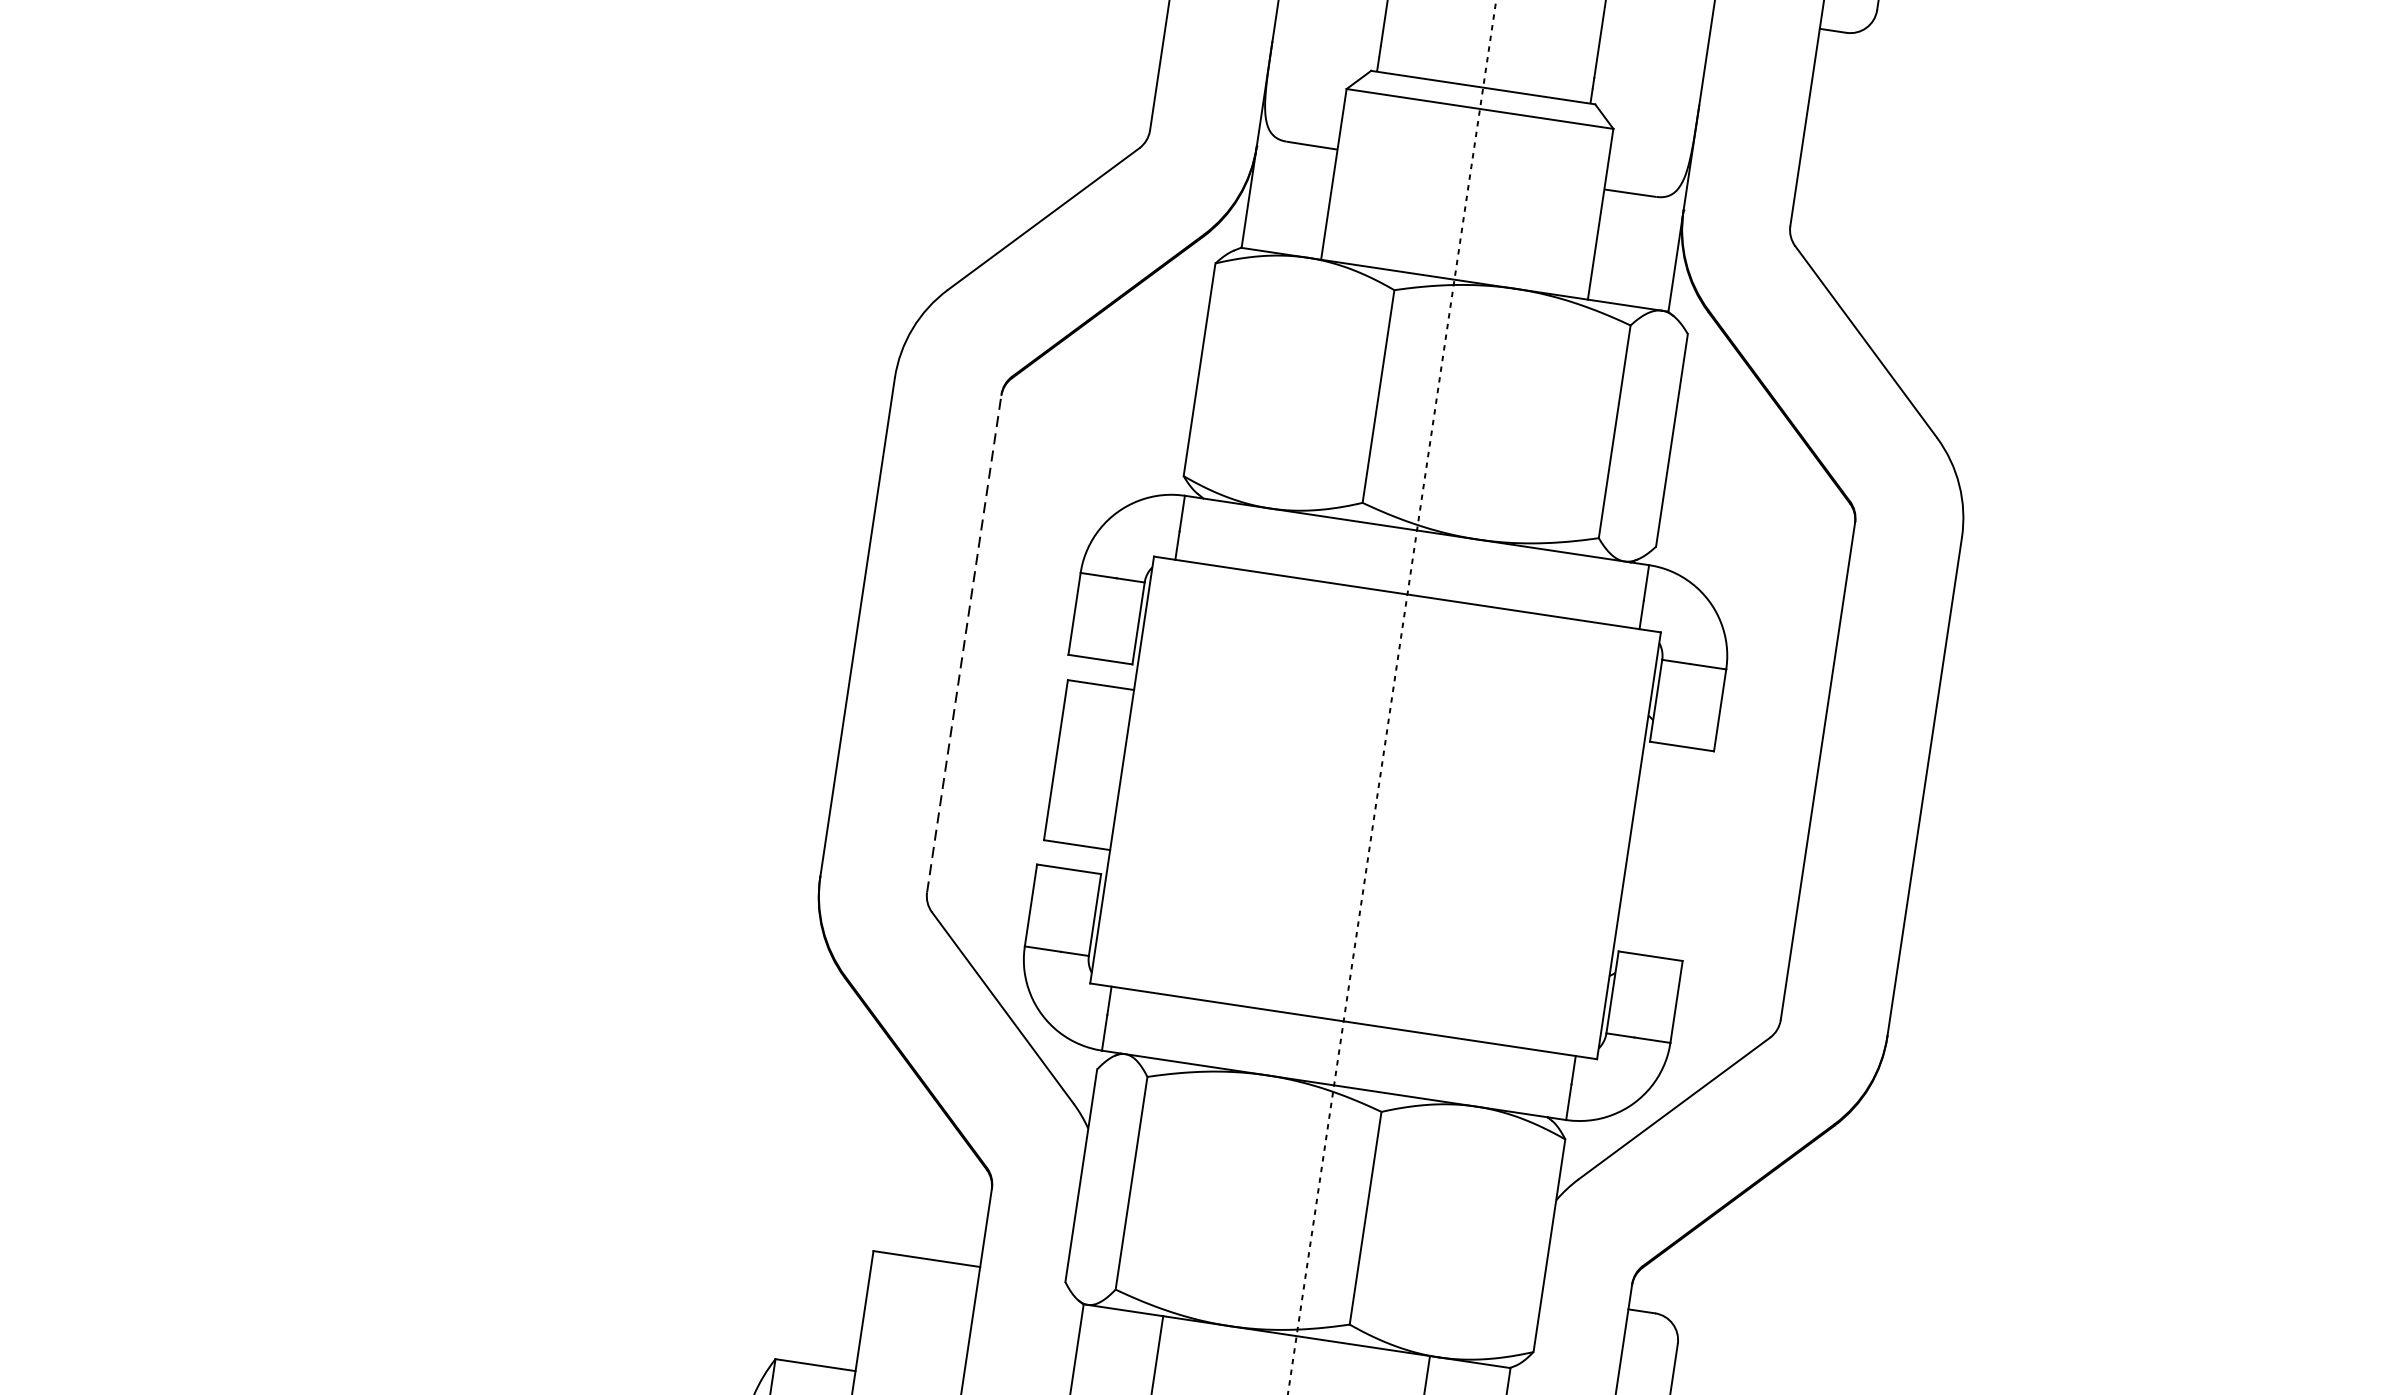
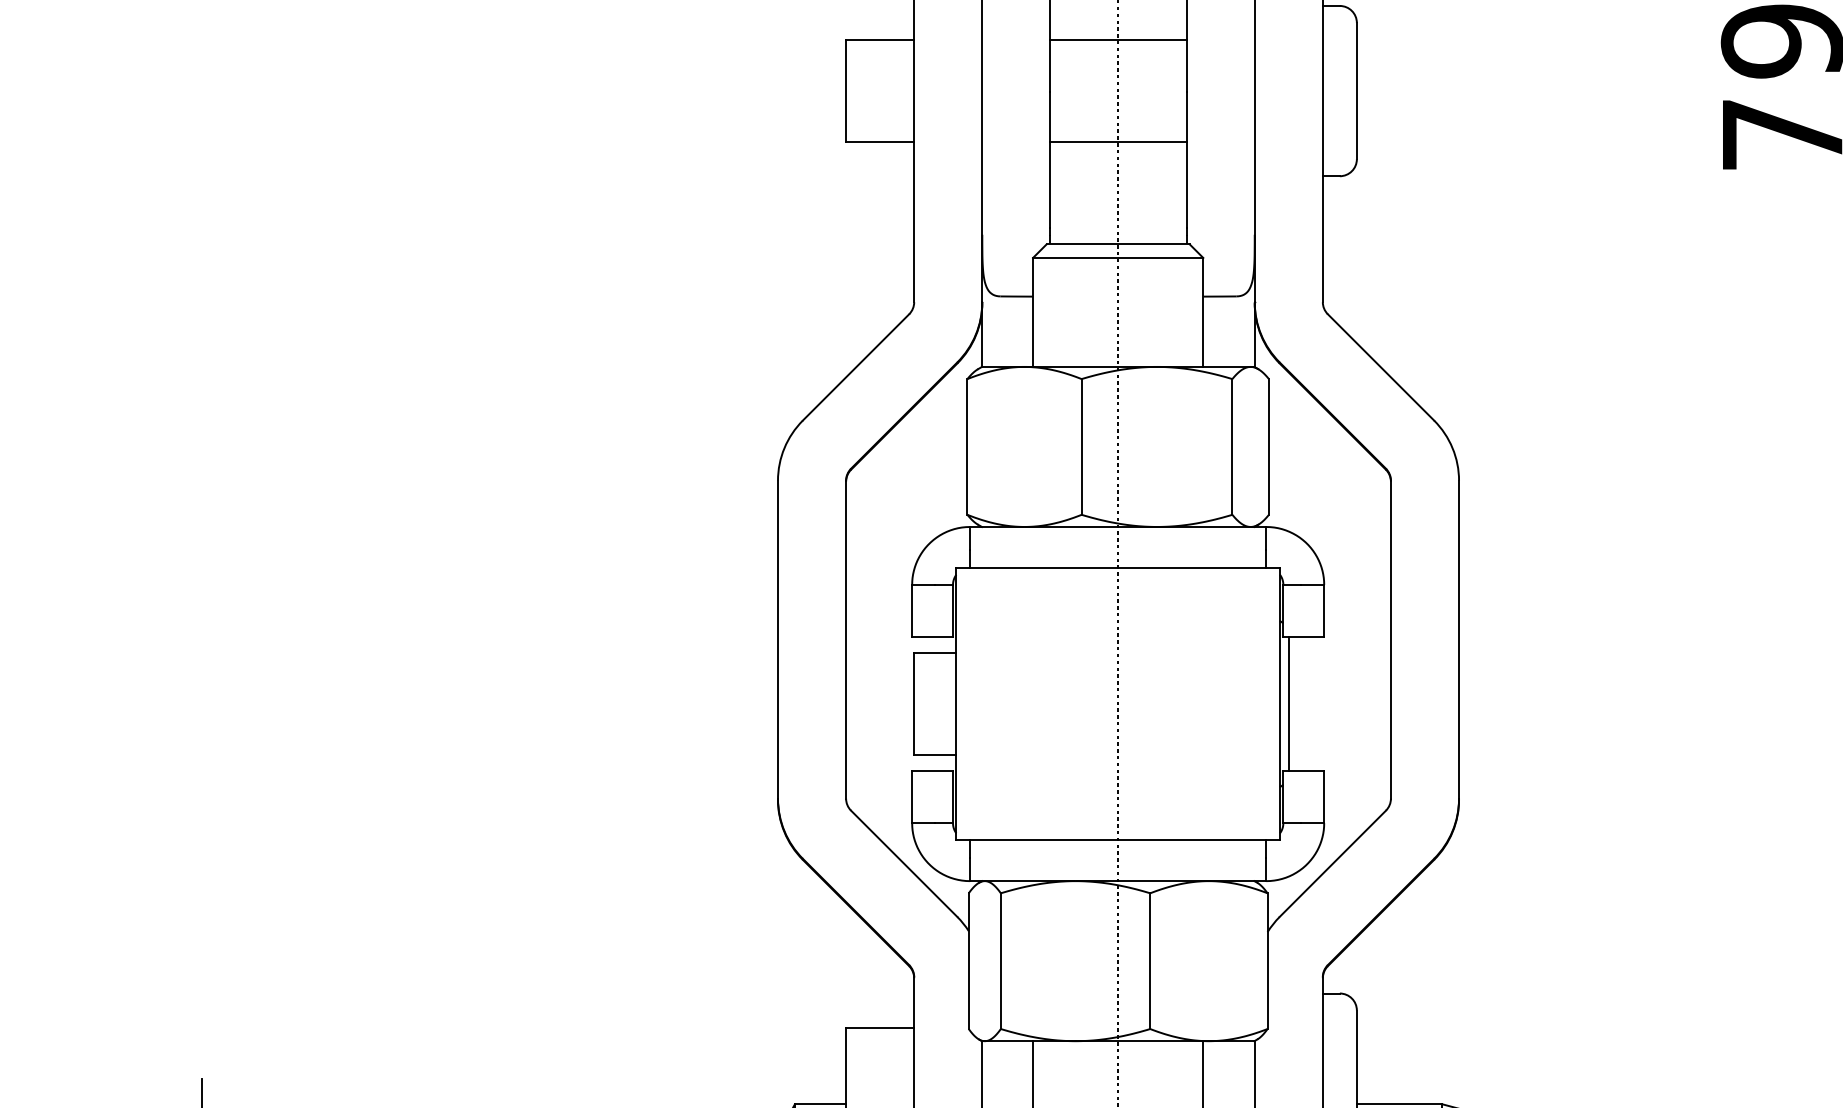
line: (965, 643) -> (846, 639), dashed -> solid
line: (1642, 846) -> (1288, 703), added

